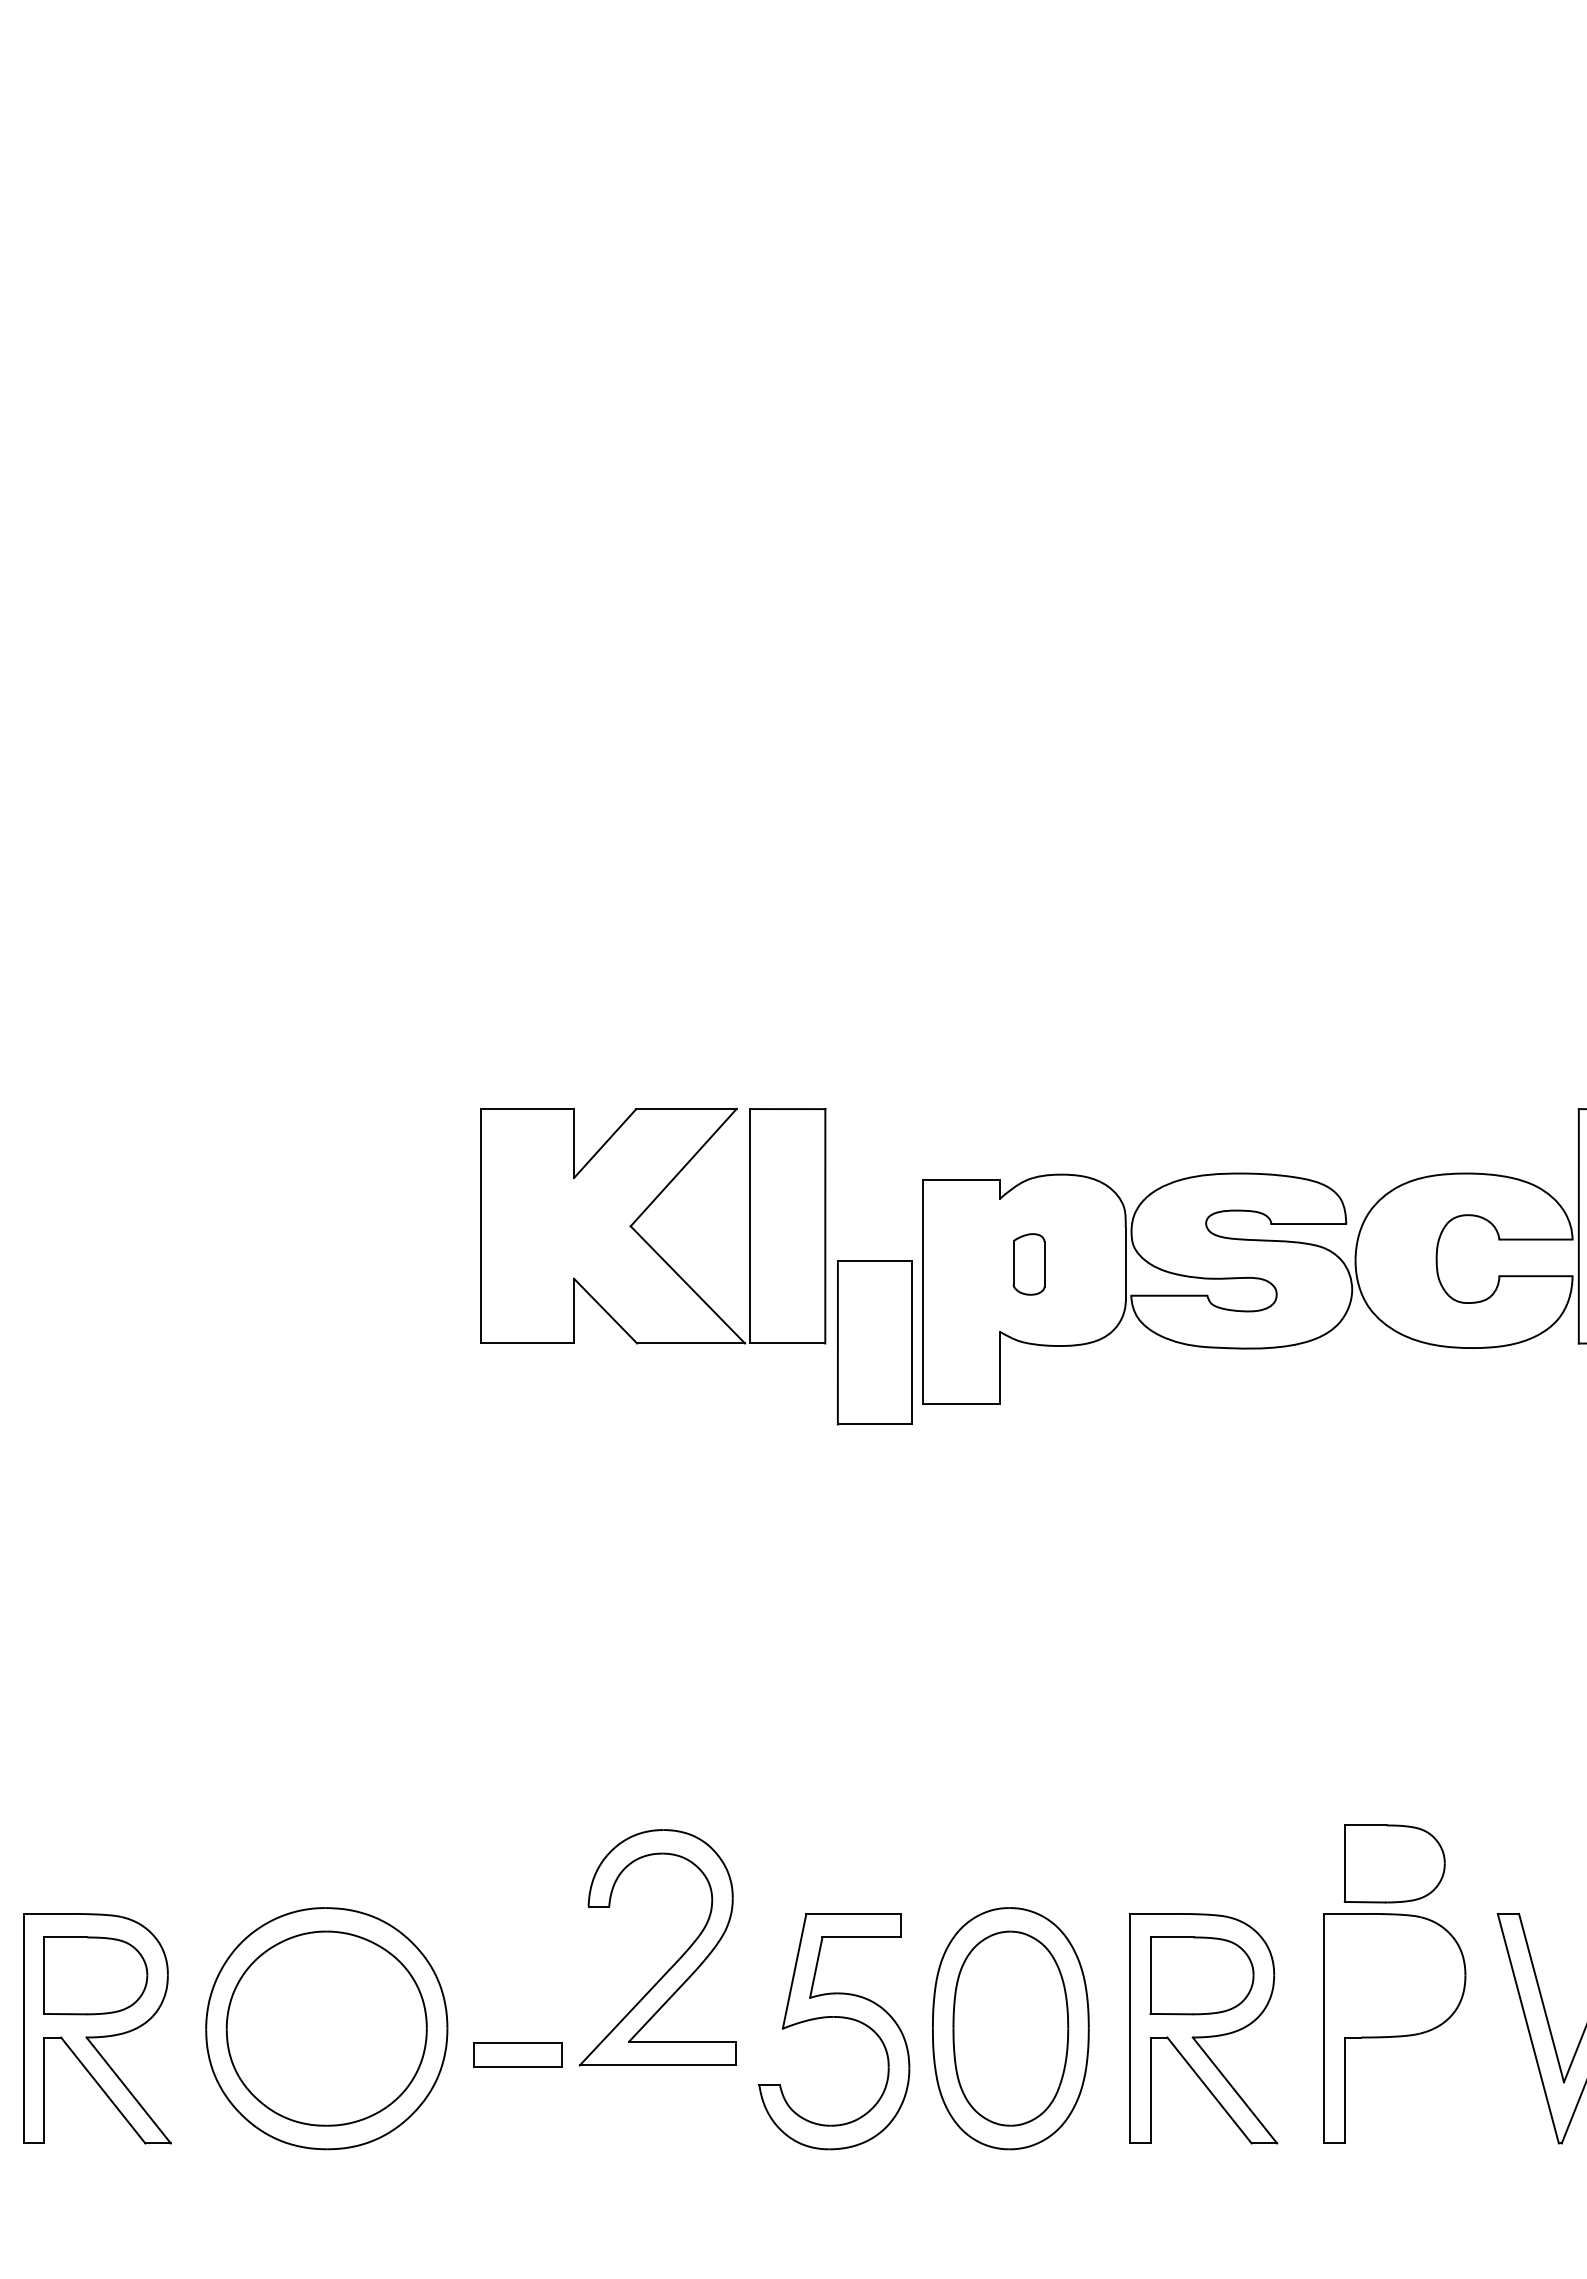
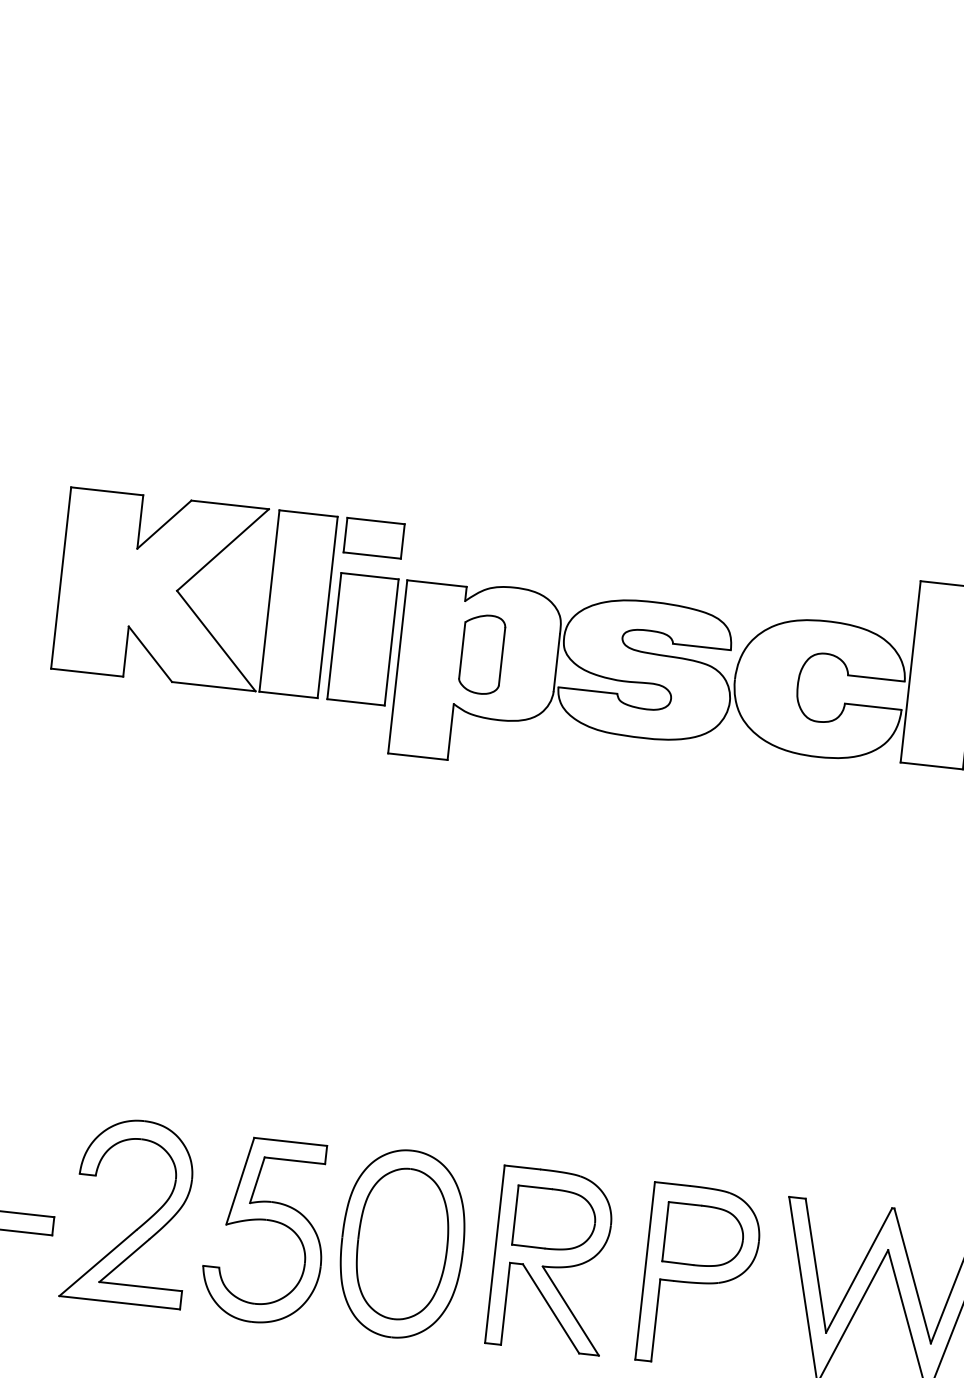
part: (874, 1131) -> (373, 538), added
part: (1028, 1264) -> (481, 654), size x1.67
part: (874, 1342) -> (362, 638), moved
part: (1394, 1863) -> (704, 1235), moved
part: (676, 1960) -> (143, 1223), moved

